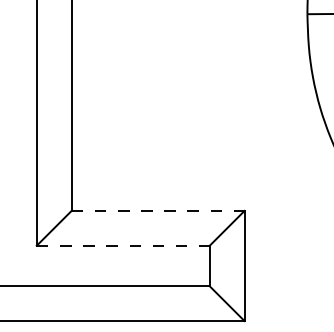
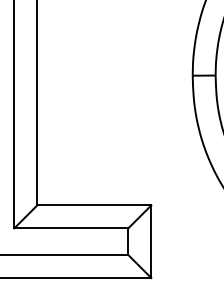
line: (158, 211) -> (94, 205), dashed -> solid
line: (123, 245) -> (71, 228), dashed -> solid

